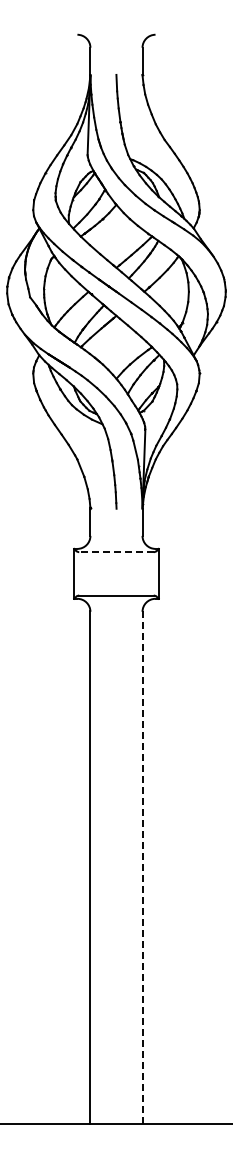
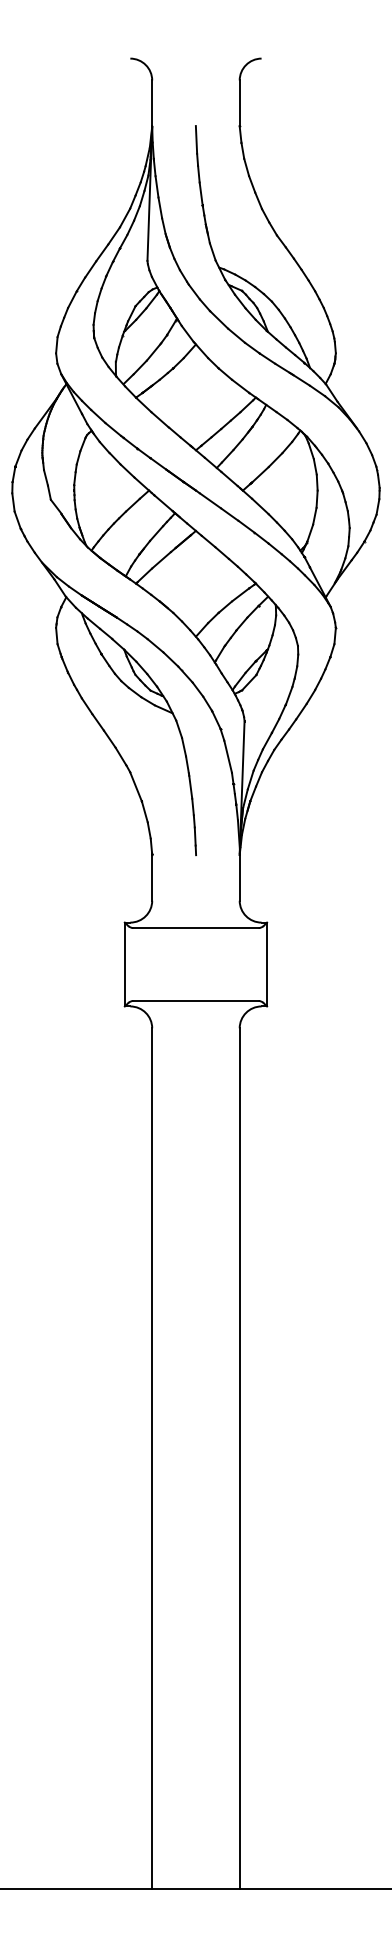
line: (116, 552) -> (196, 928), dashed -> solid
line: (142, 867) -> (239, 1457), dashed -> solid

